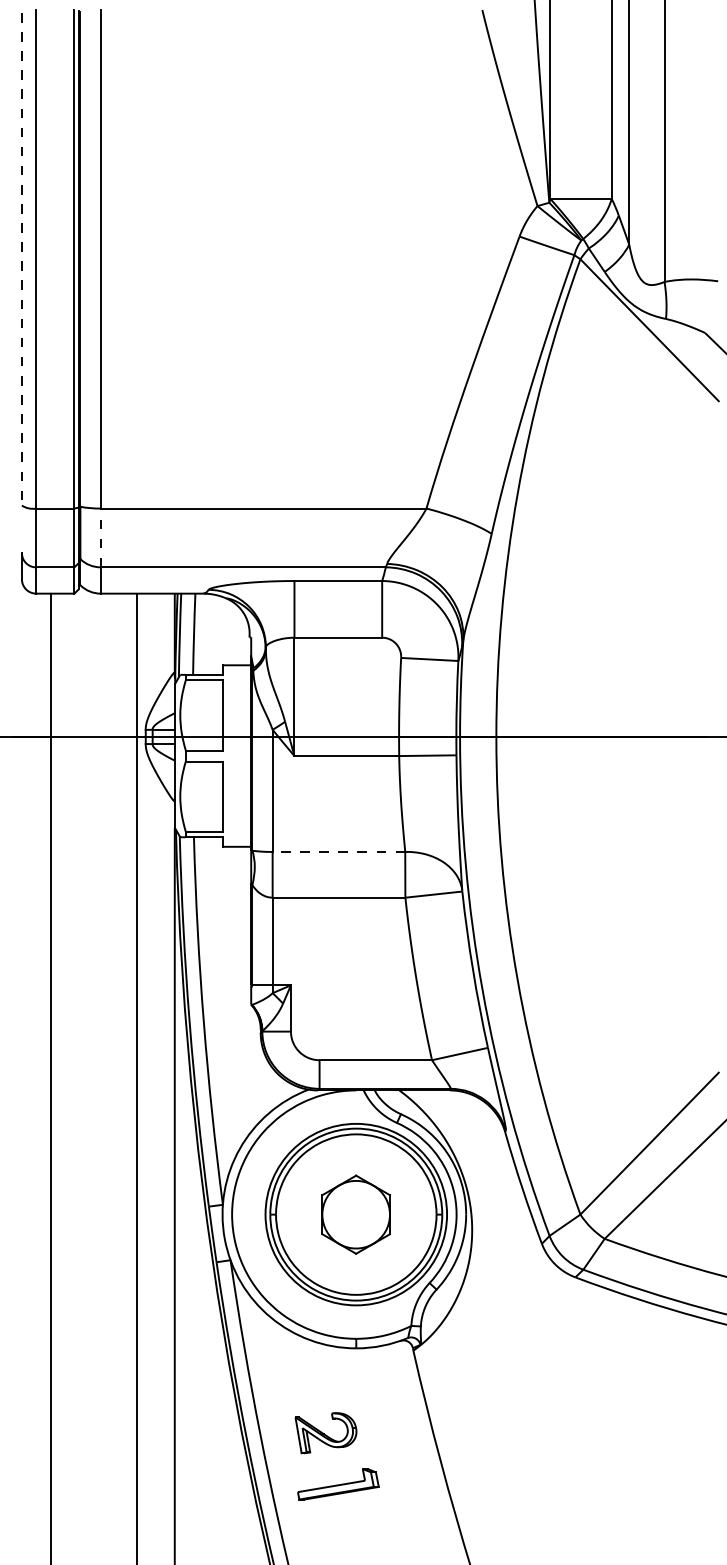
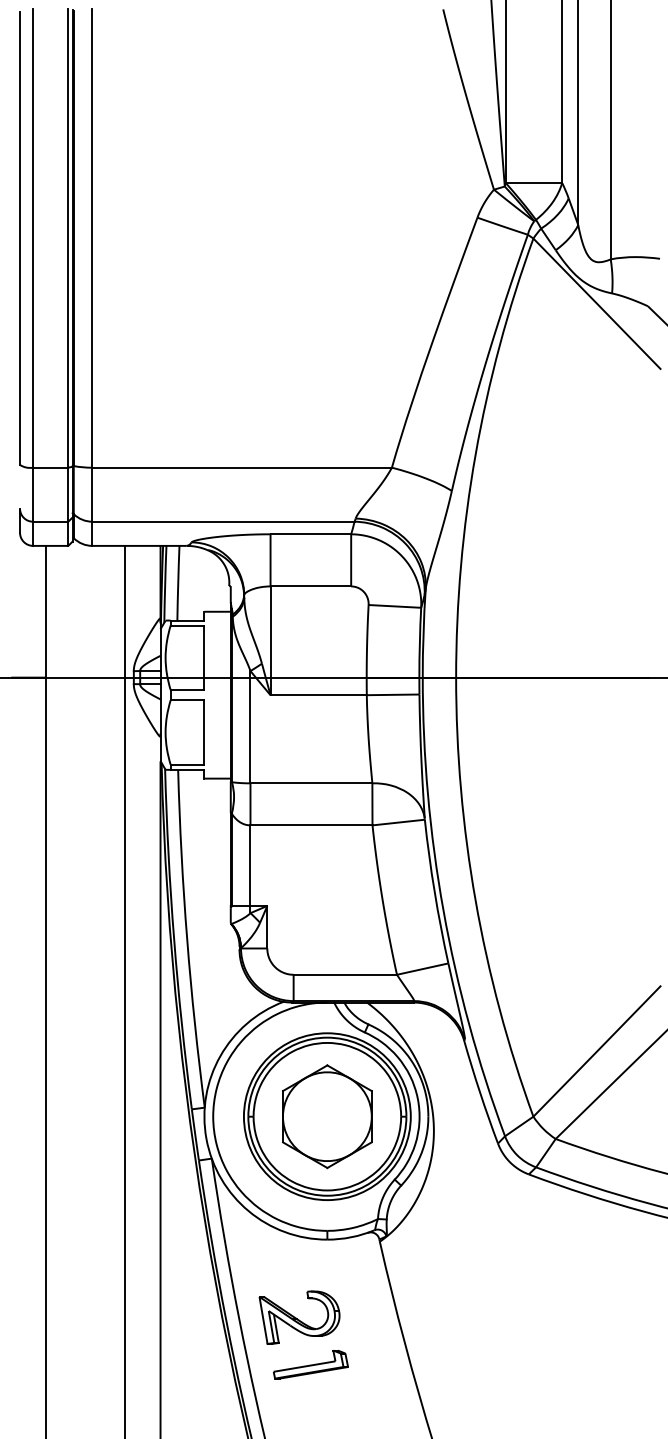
line: (22, 260) -> (20, 239), dashed -> solid
line: (100, 537) -> (92, 494), dashed -> solid
line: (339, 852) -> (311, 783), dashed -> solid
part: (355, 1214) -> (326, 1116), size x1.43
part: (325, 1433) -> (299, 1317), size x1.43

